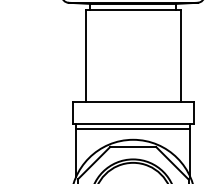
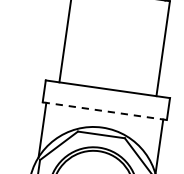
line: (133, 123) -> (105, 110), solid -> dashed
line: (133, 129) -> (104, 117), removed

